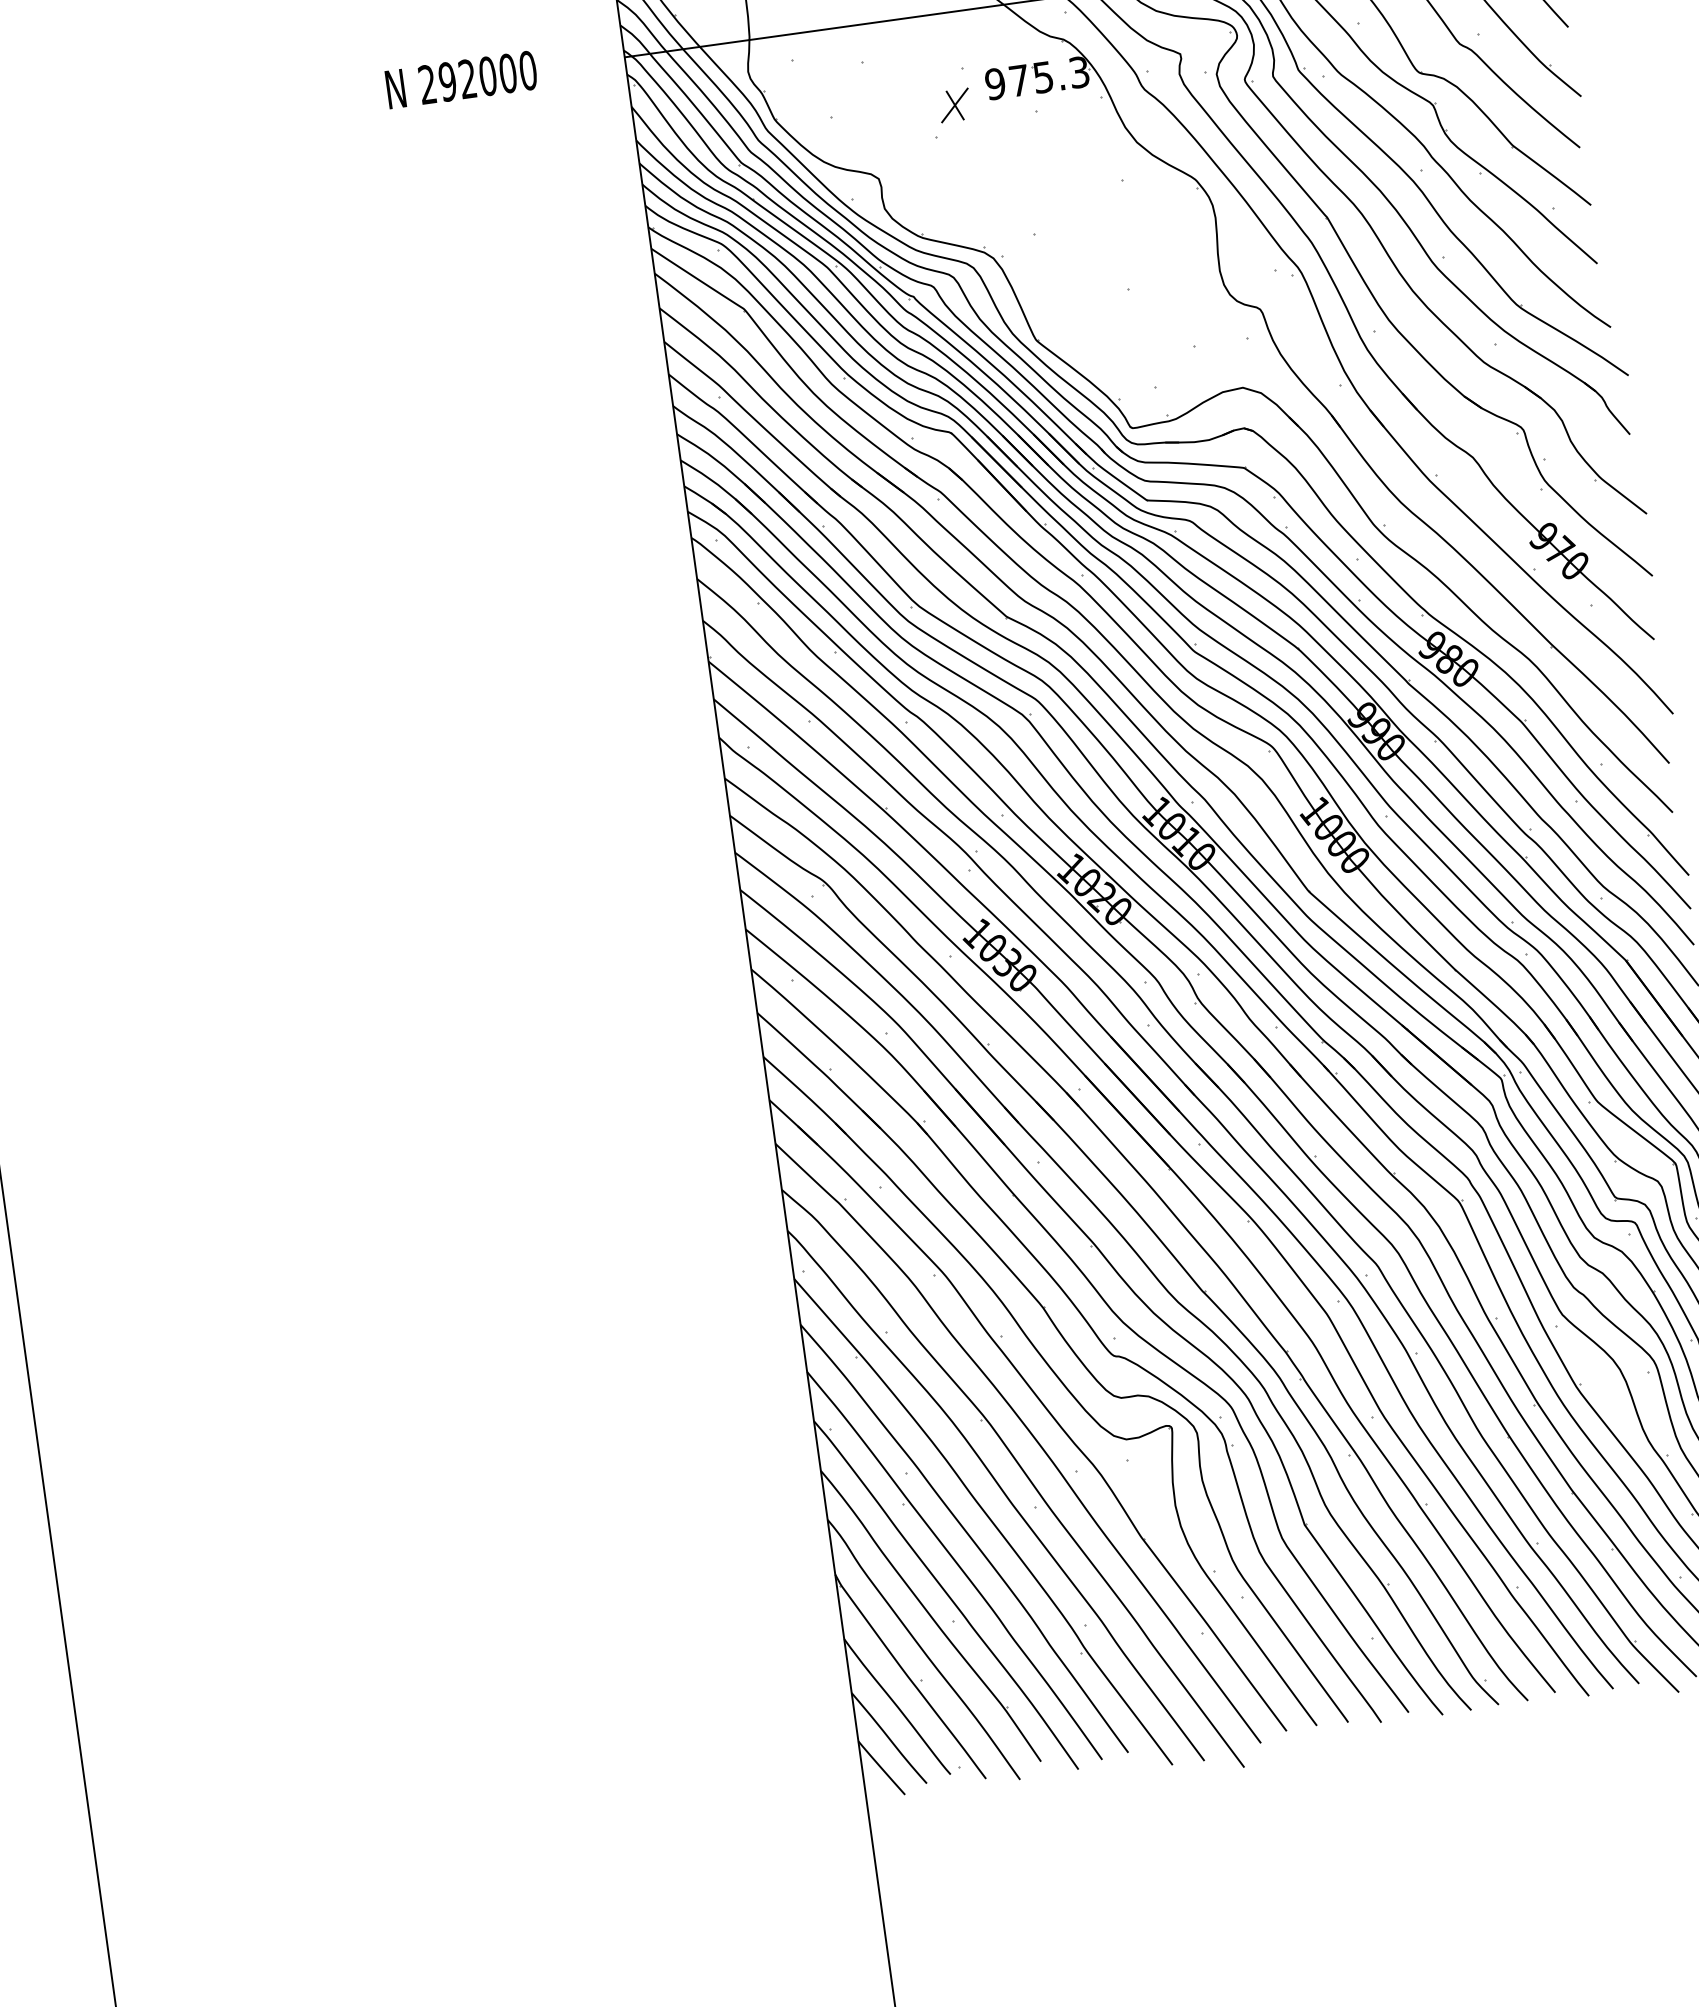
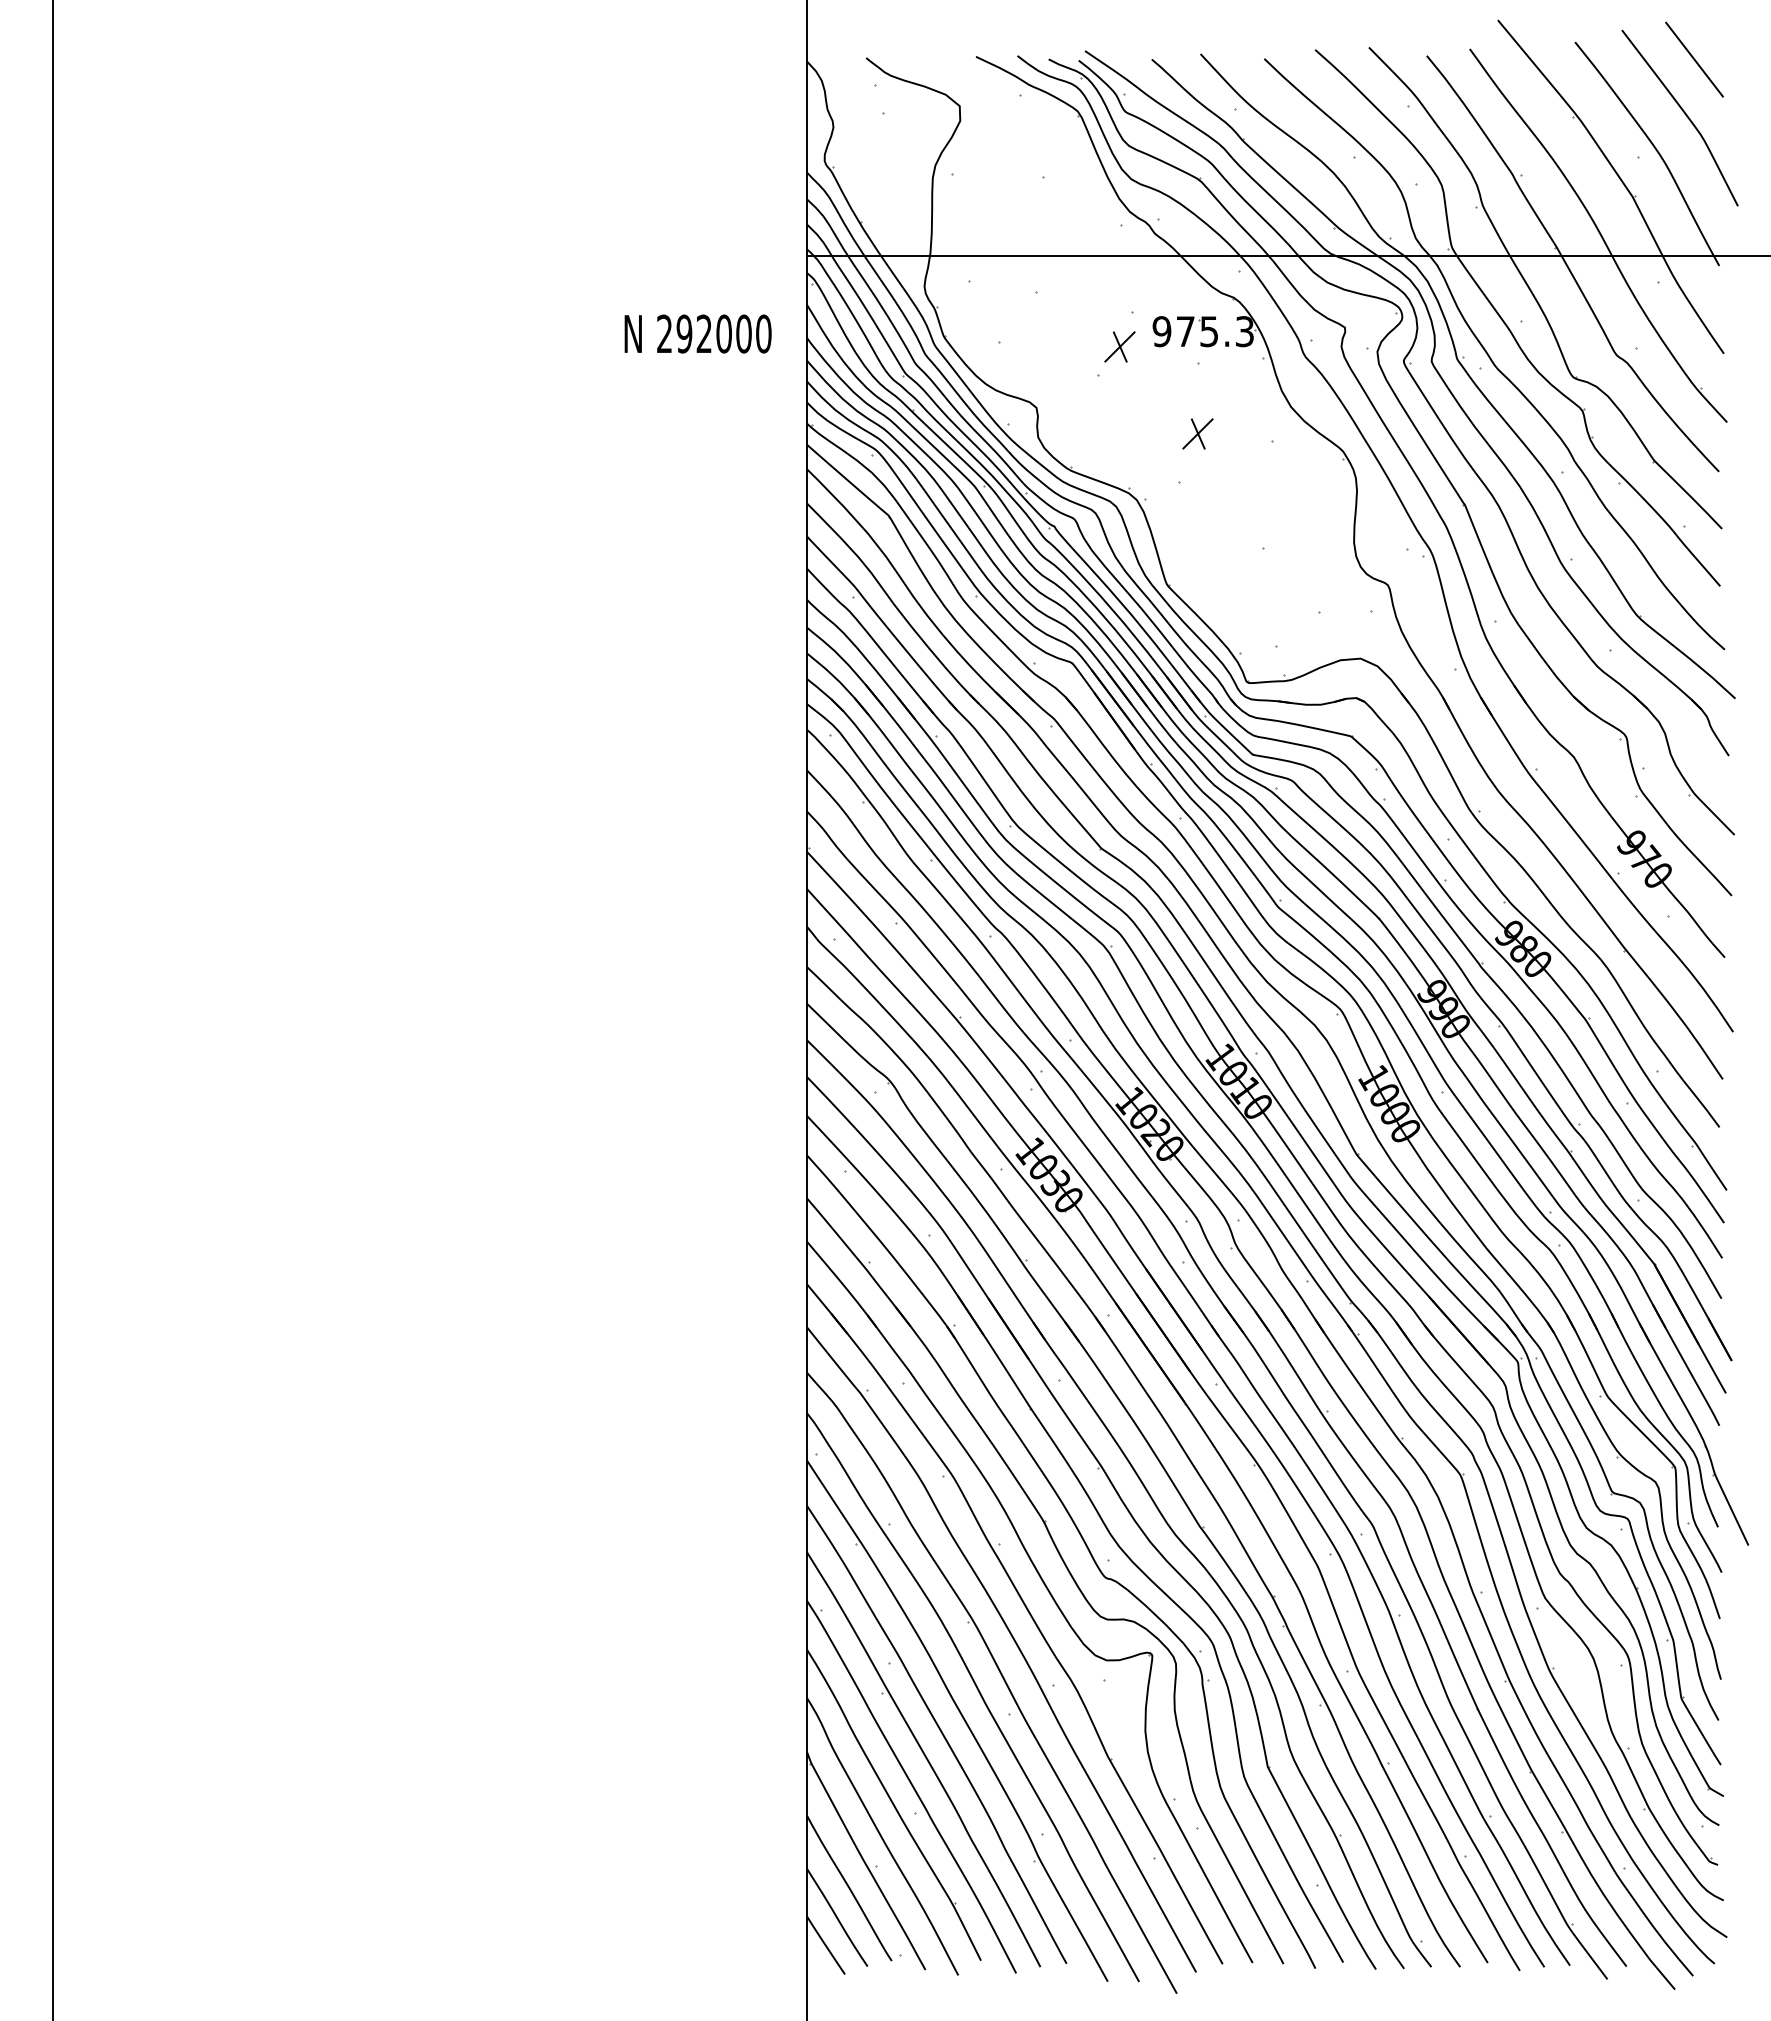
text: (460, 79) -> (697, 333), moved
part: (1045, 182) -> (1197, 433), added

